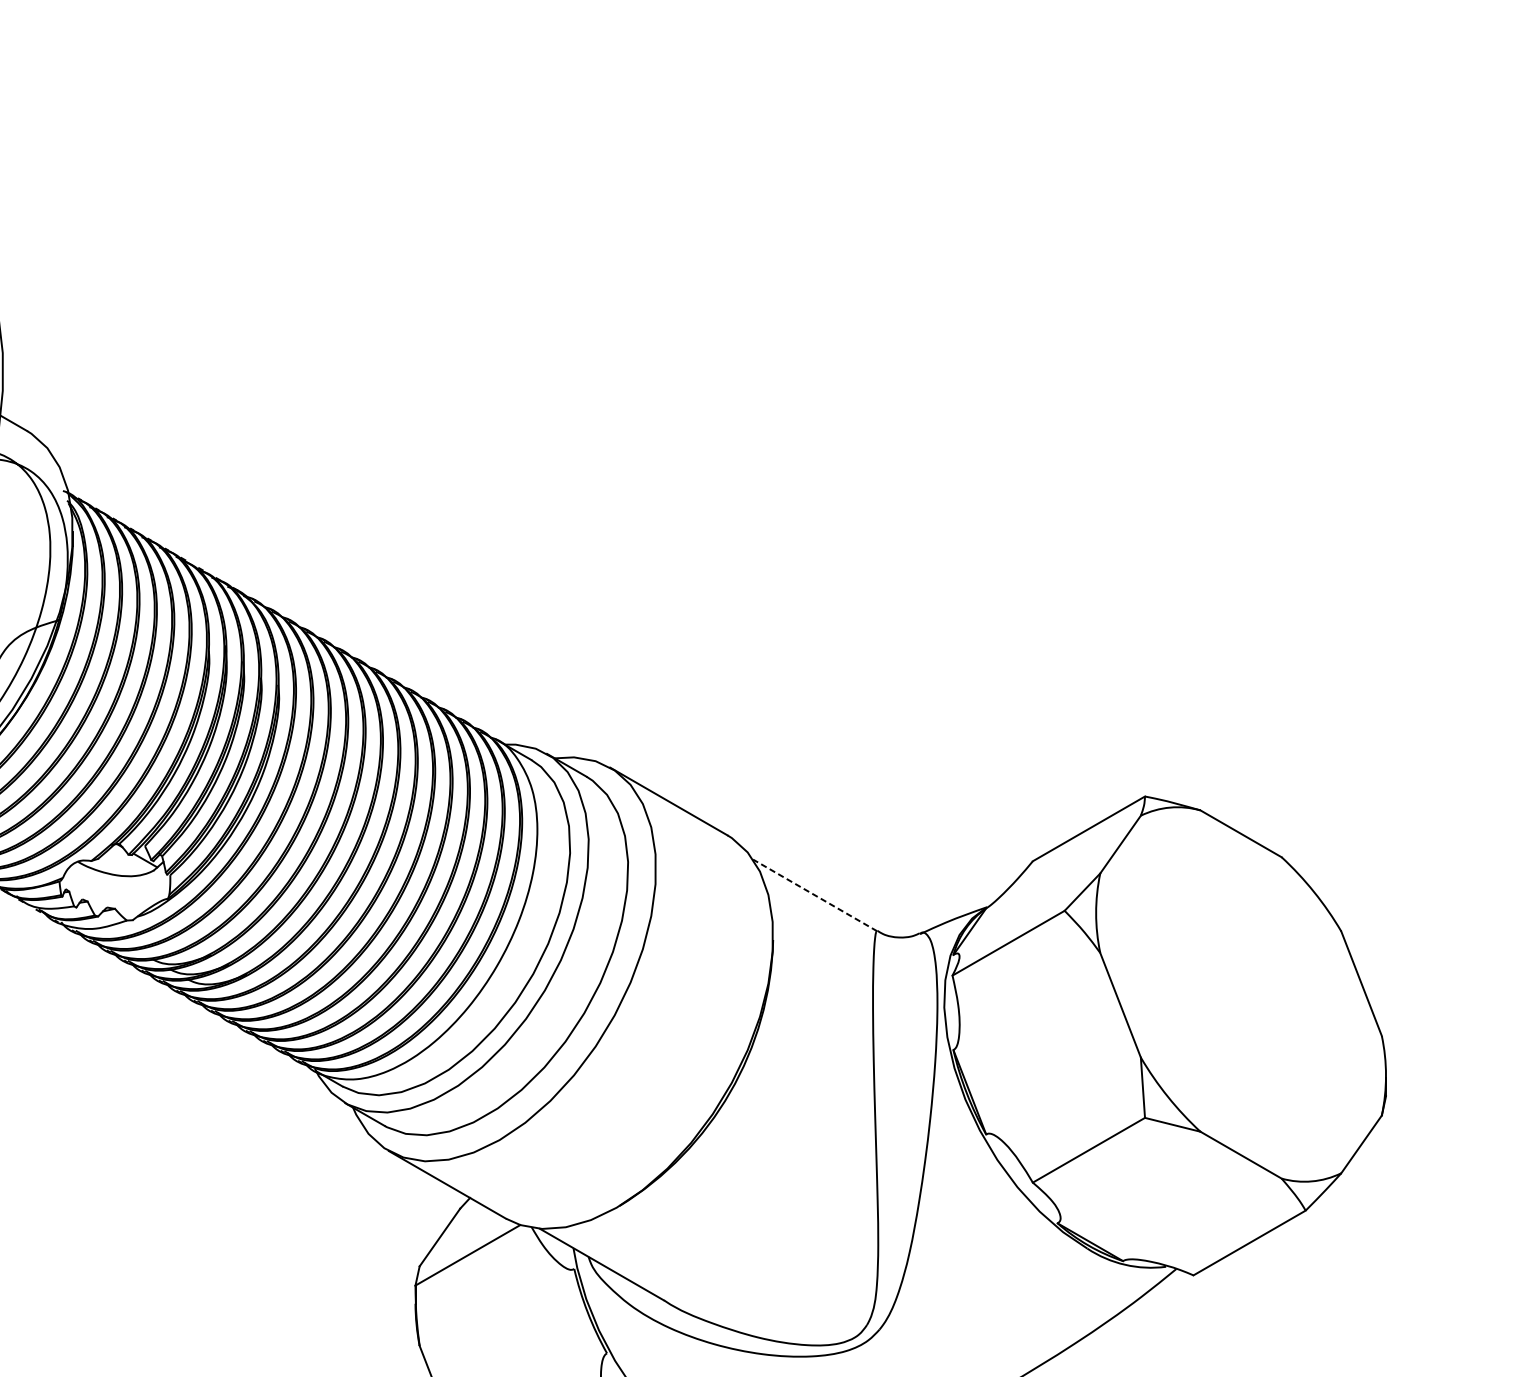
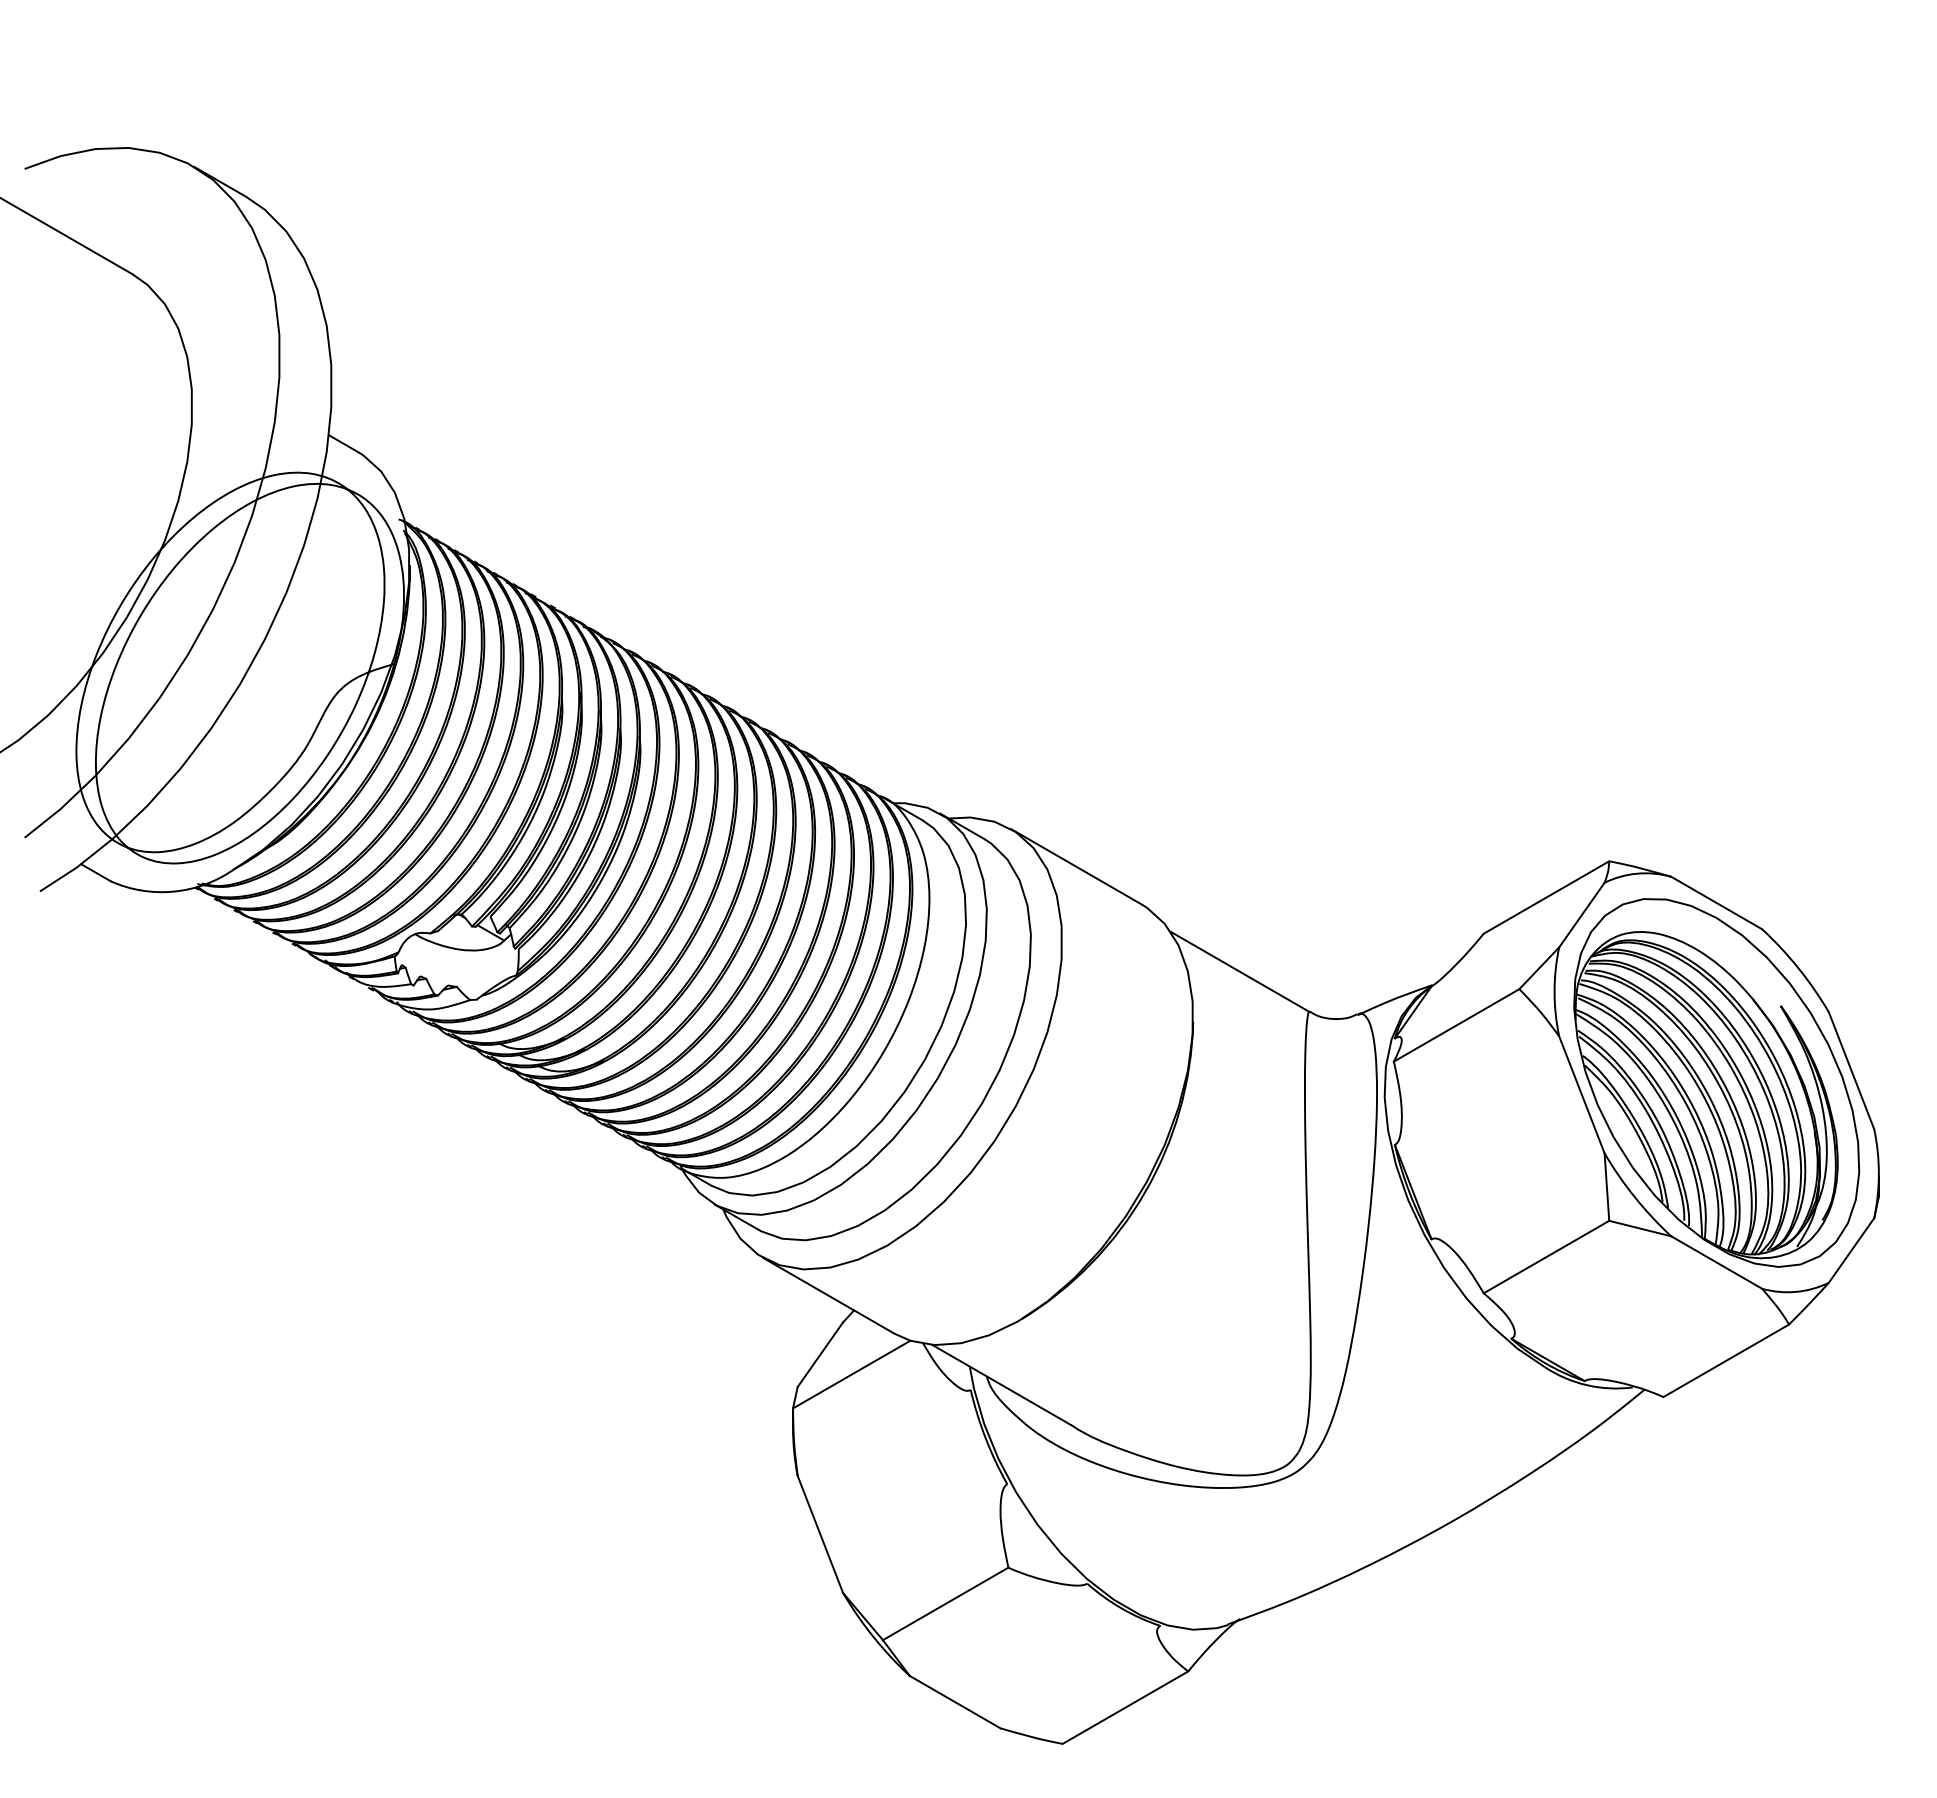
line: (814, 895) -> (1239, 971), dashed -> solid
part: (1240, 994) -> (1716, 1082), added

